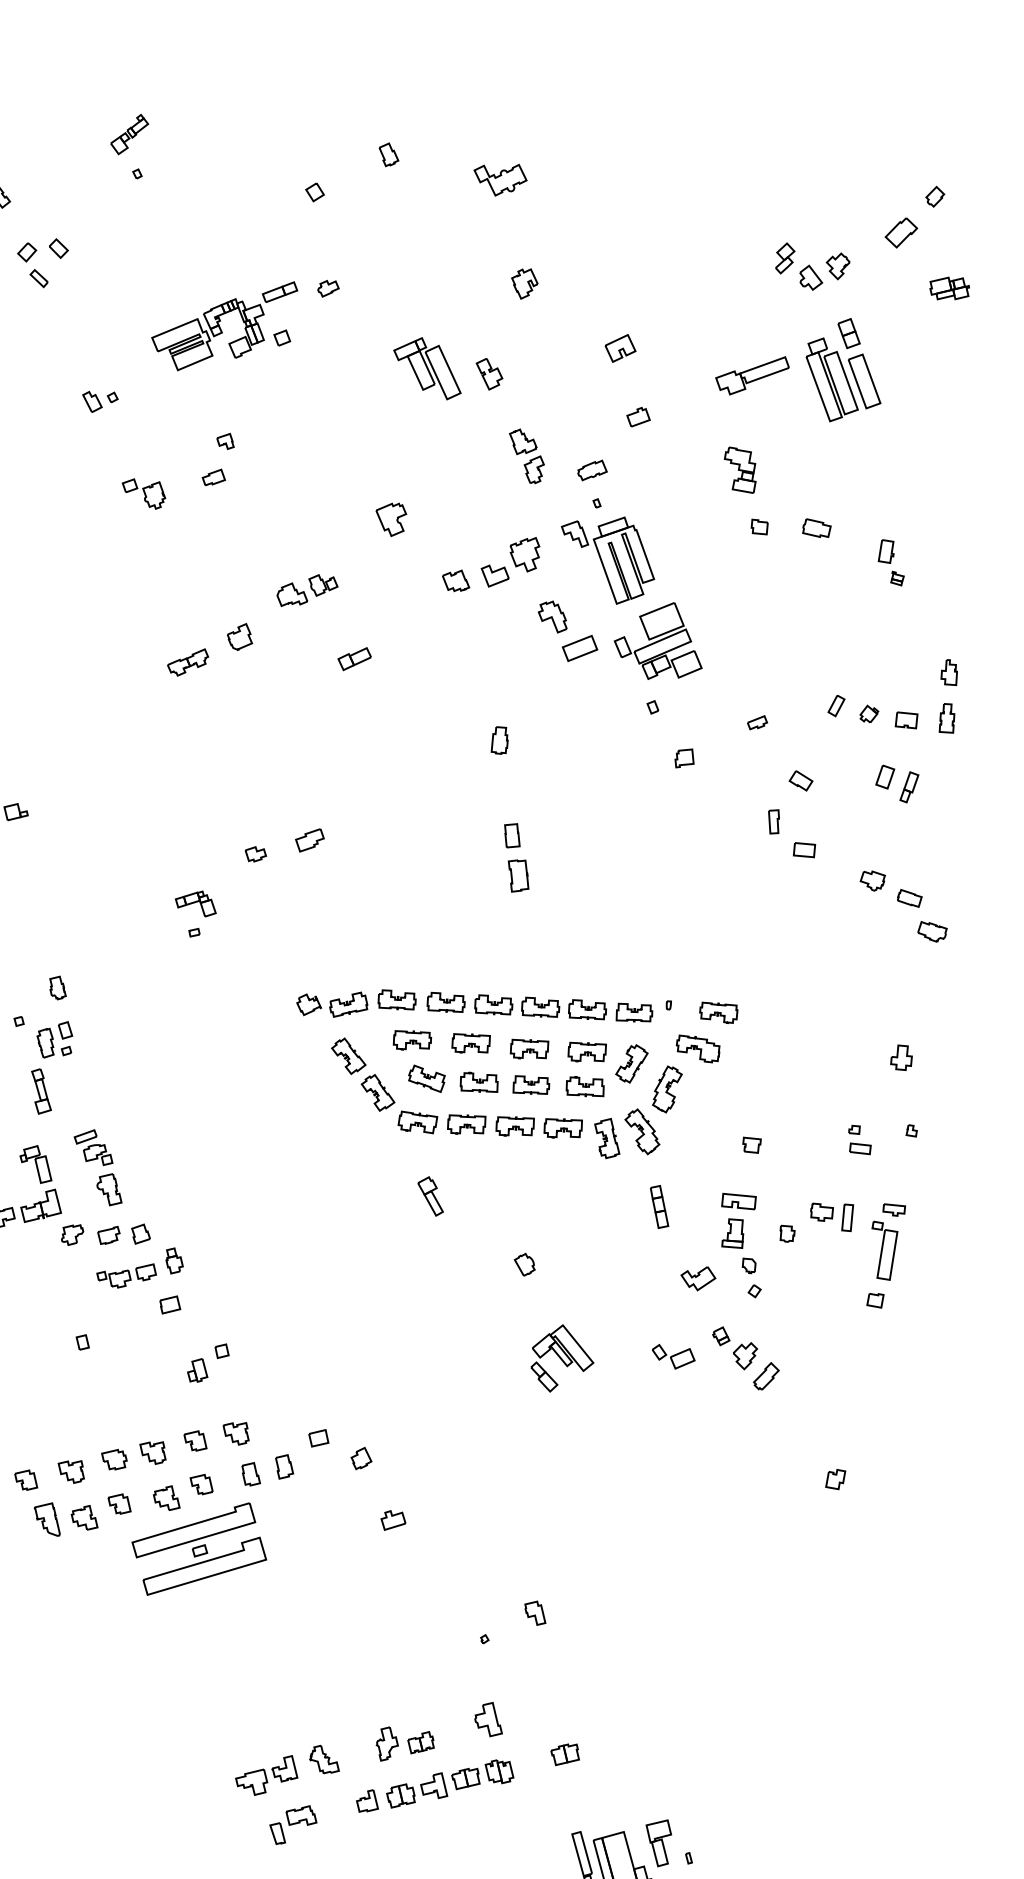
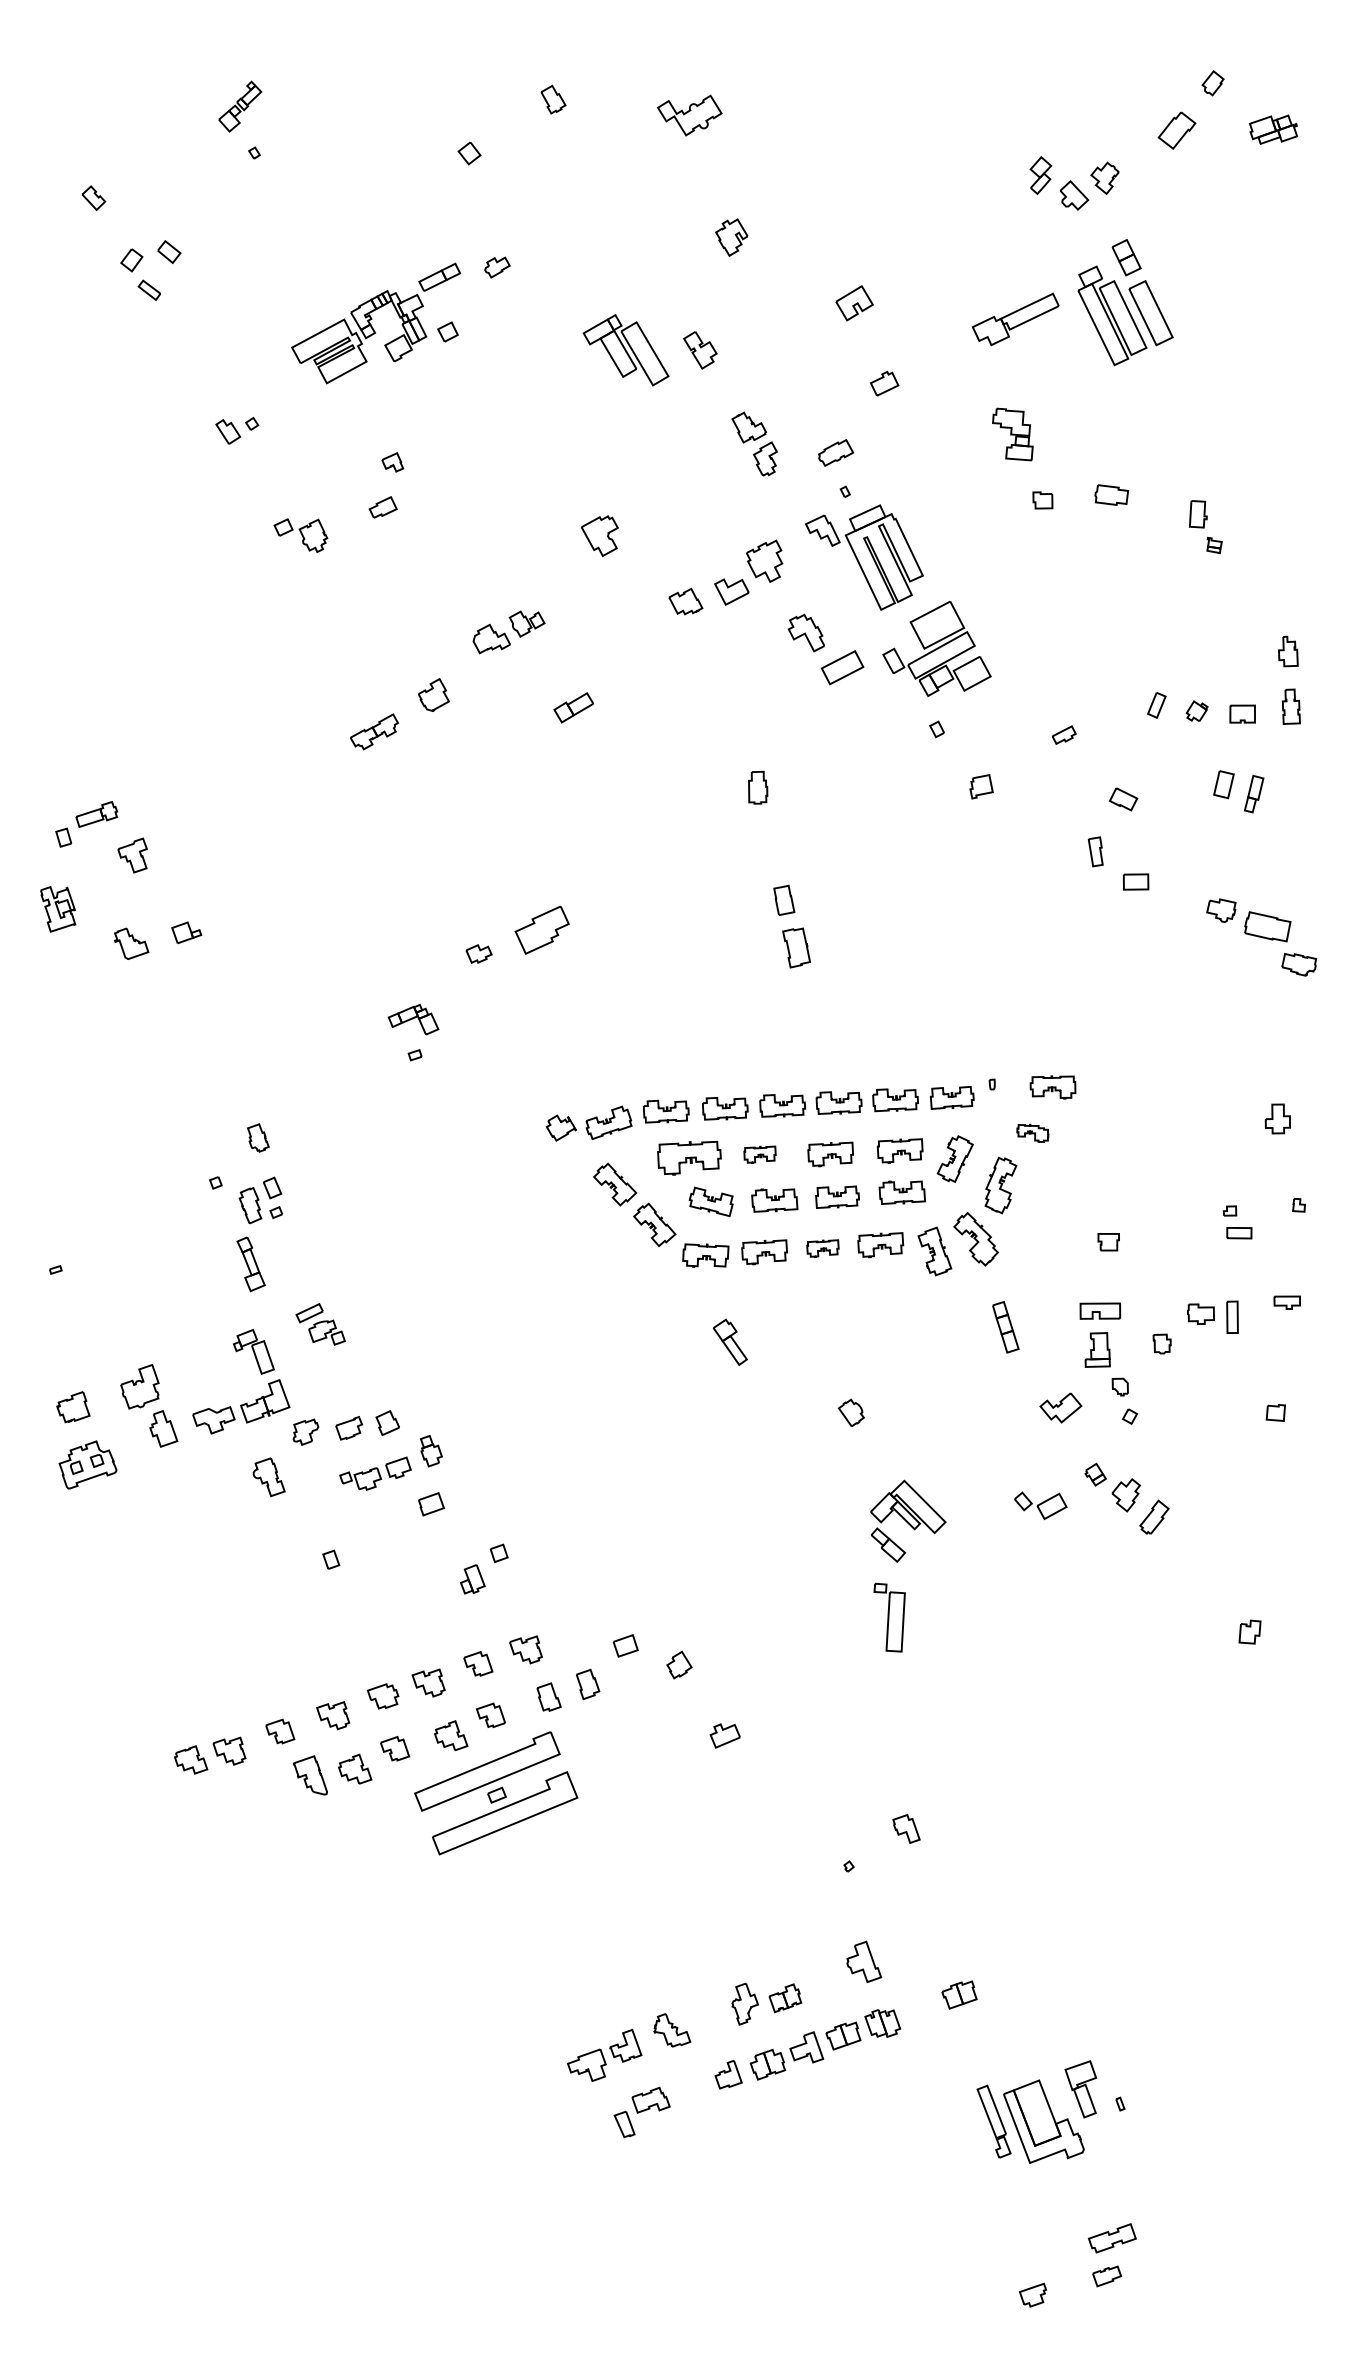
part: (949, 288) -> (1273, 129), moved
part: (309, 840) -> (541, 930), size x1.6
part: (910, 898) -> (1268, 927), size x1.6
part: (412, 1041) -> (689, 1158), size x1.4
part: (470, 1043) -> (759, 1154), size x0.7
part: (697, 1049) -> (1032, 1133), size x0.6
part: (514, 1126) -> (822, 1248), size x0.7
part: (109, 1189) -> (268, 1477), moved
part: (882, 1250) -> (889, 1617), moved

